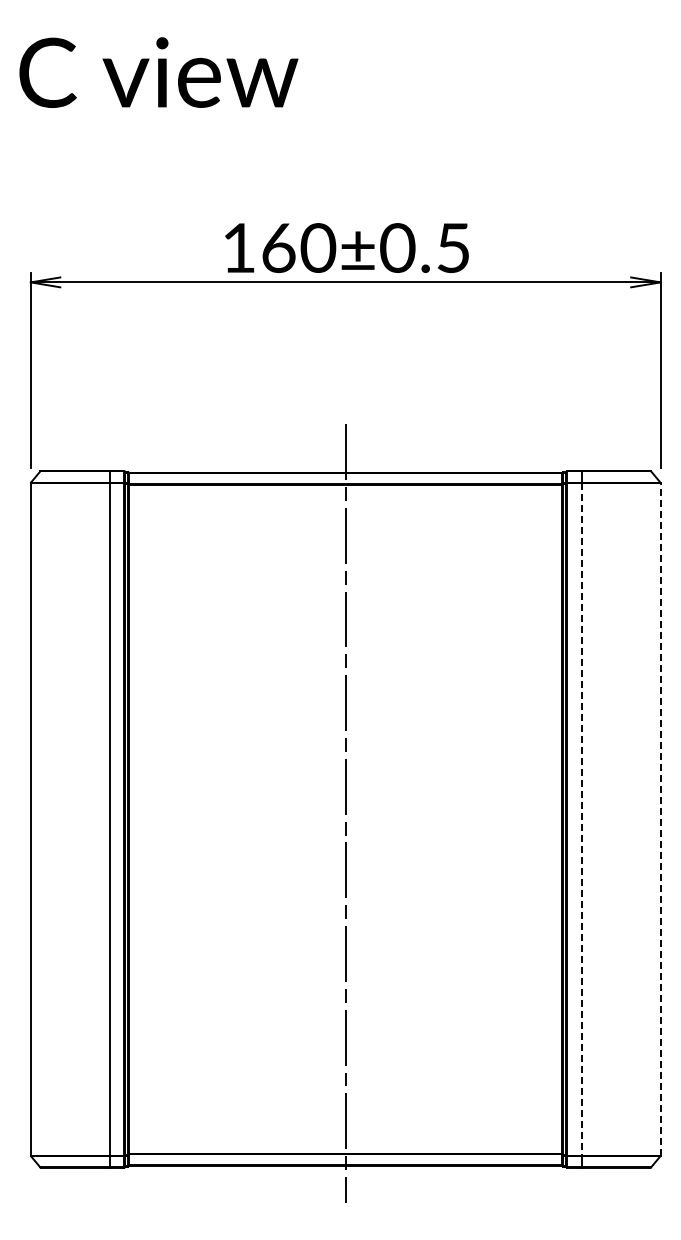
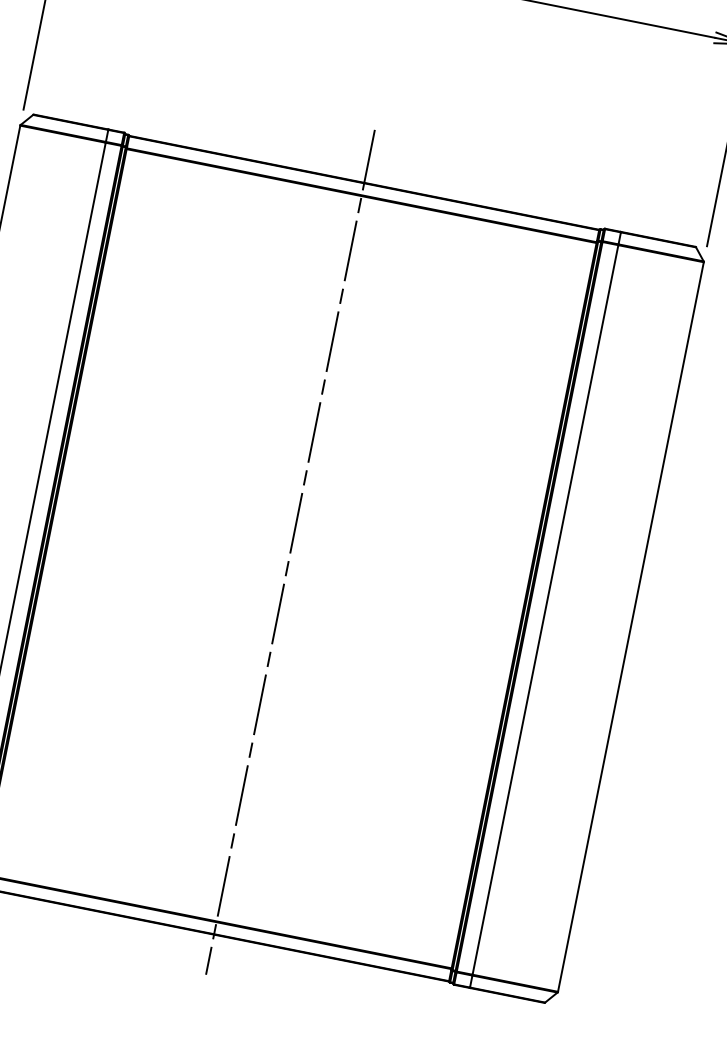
line: (660, 818) -> (630, 626), dashed -> solid
line: (581, 819) -> (545, 609), dashed -> solid

